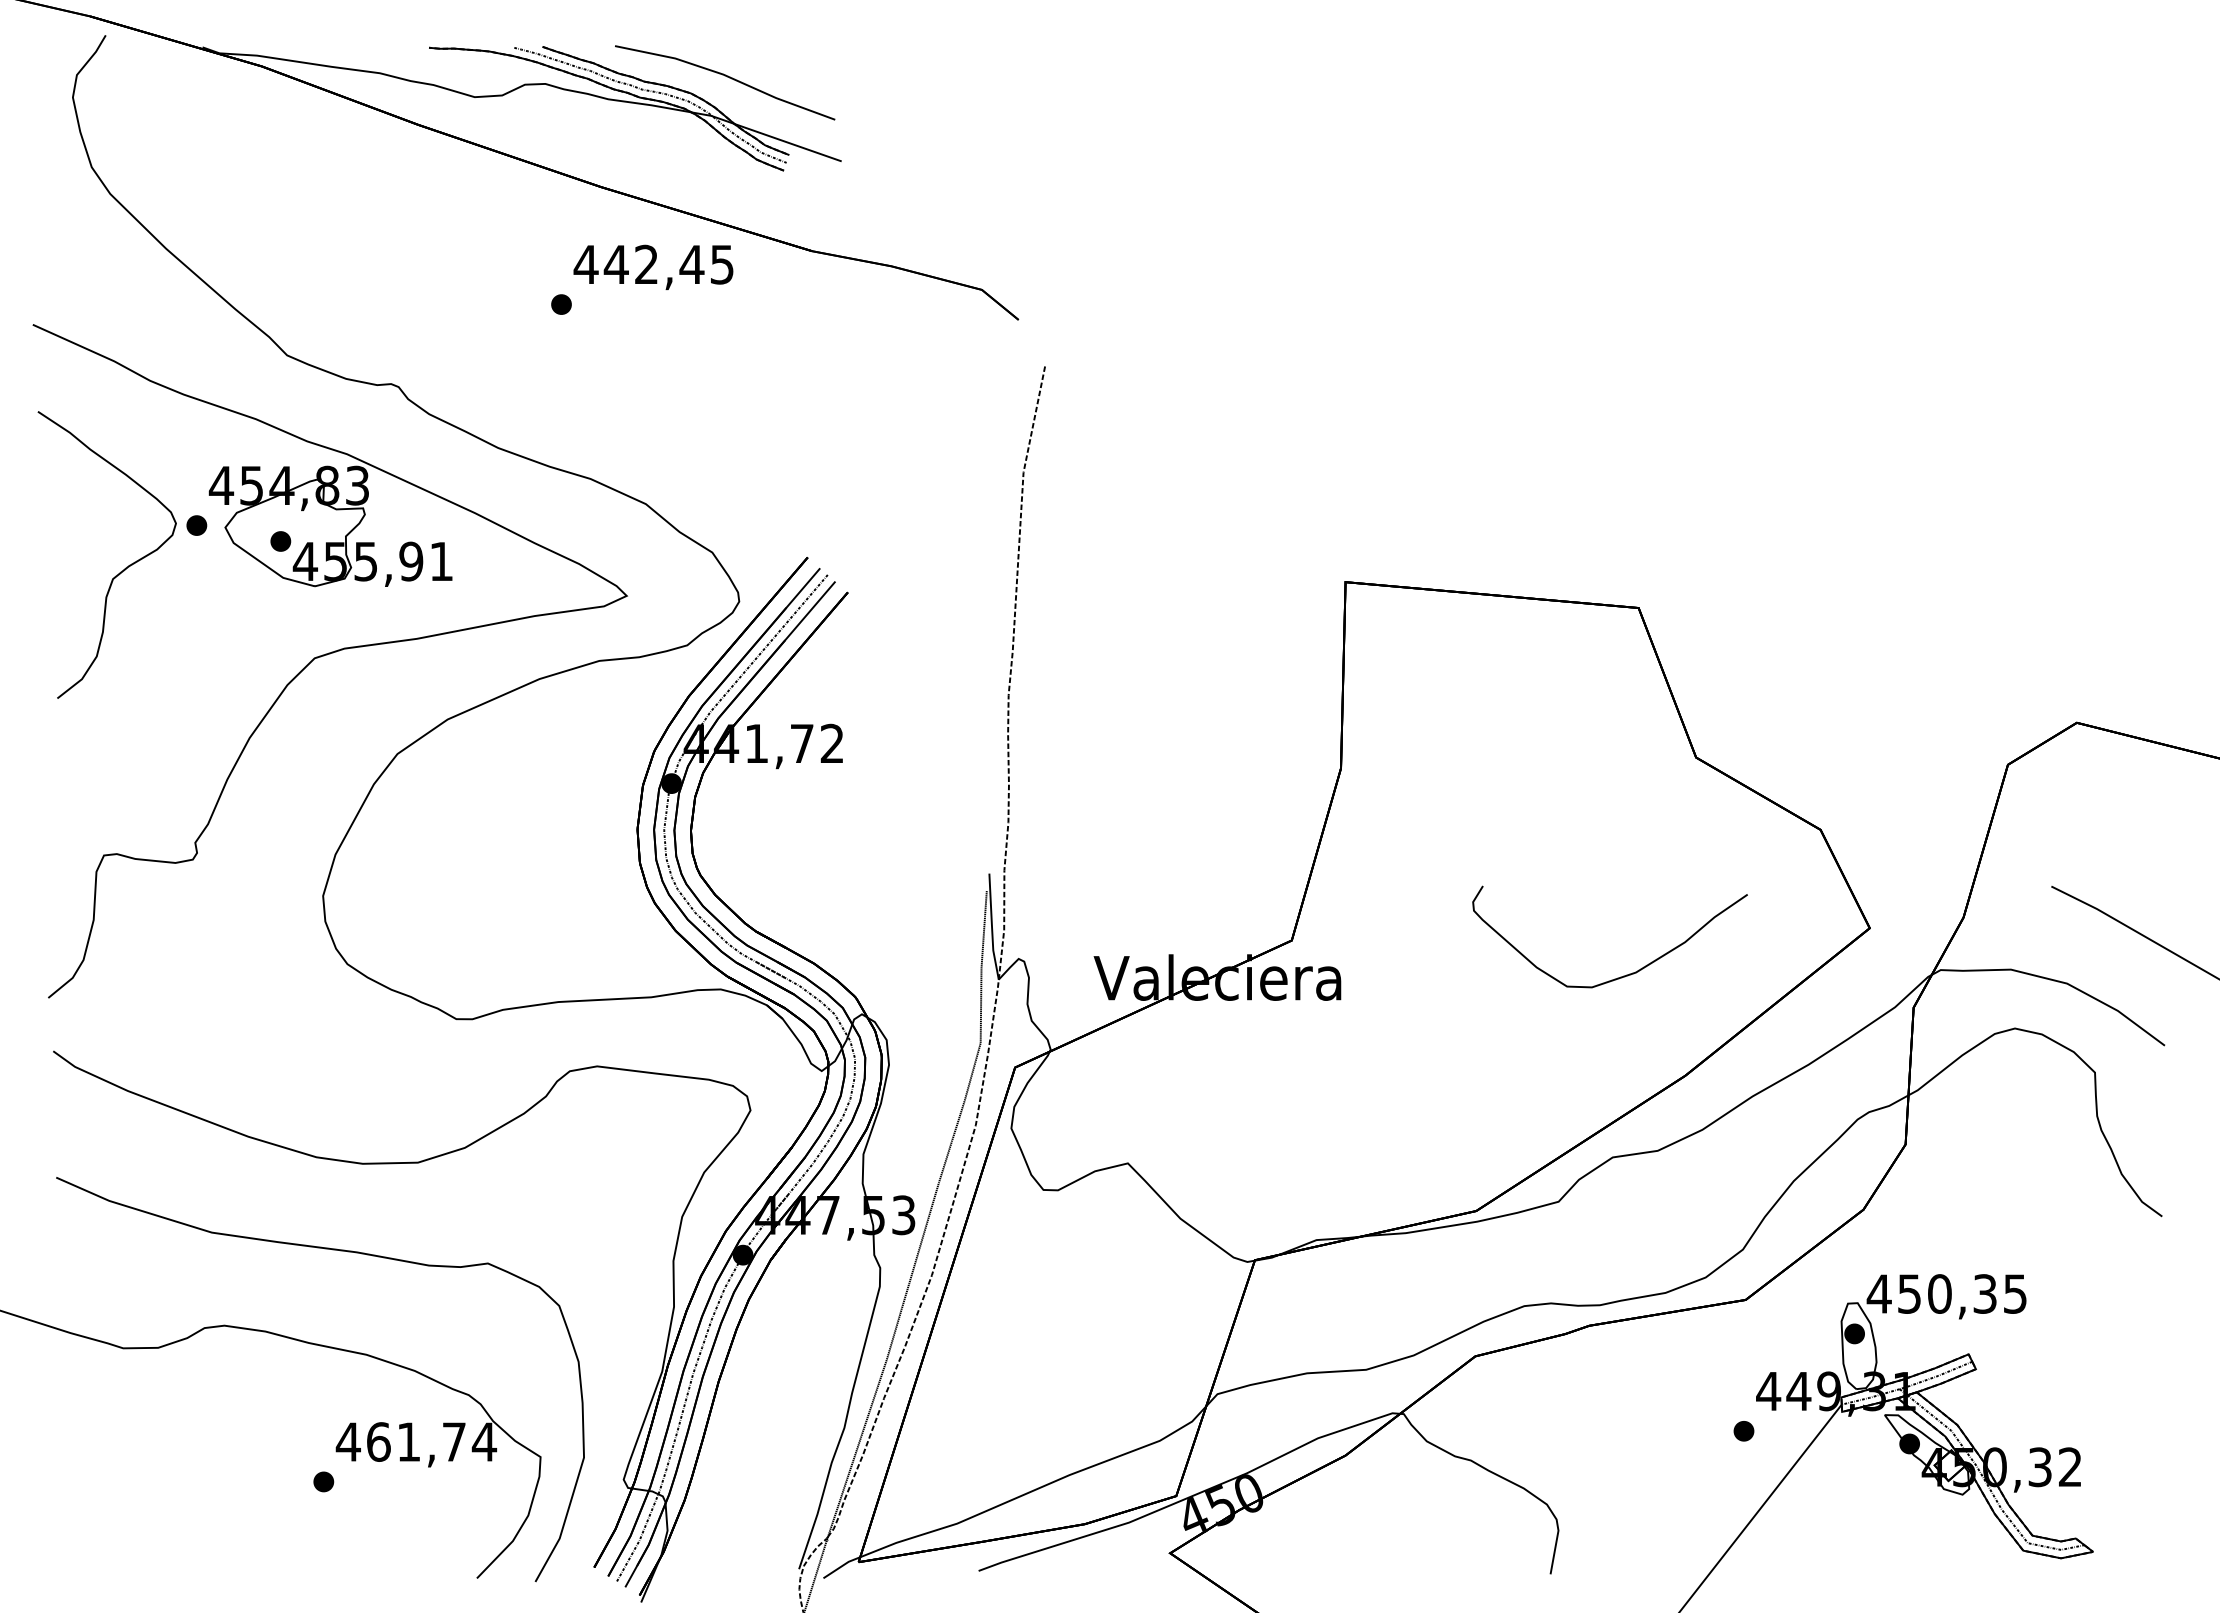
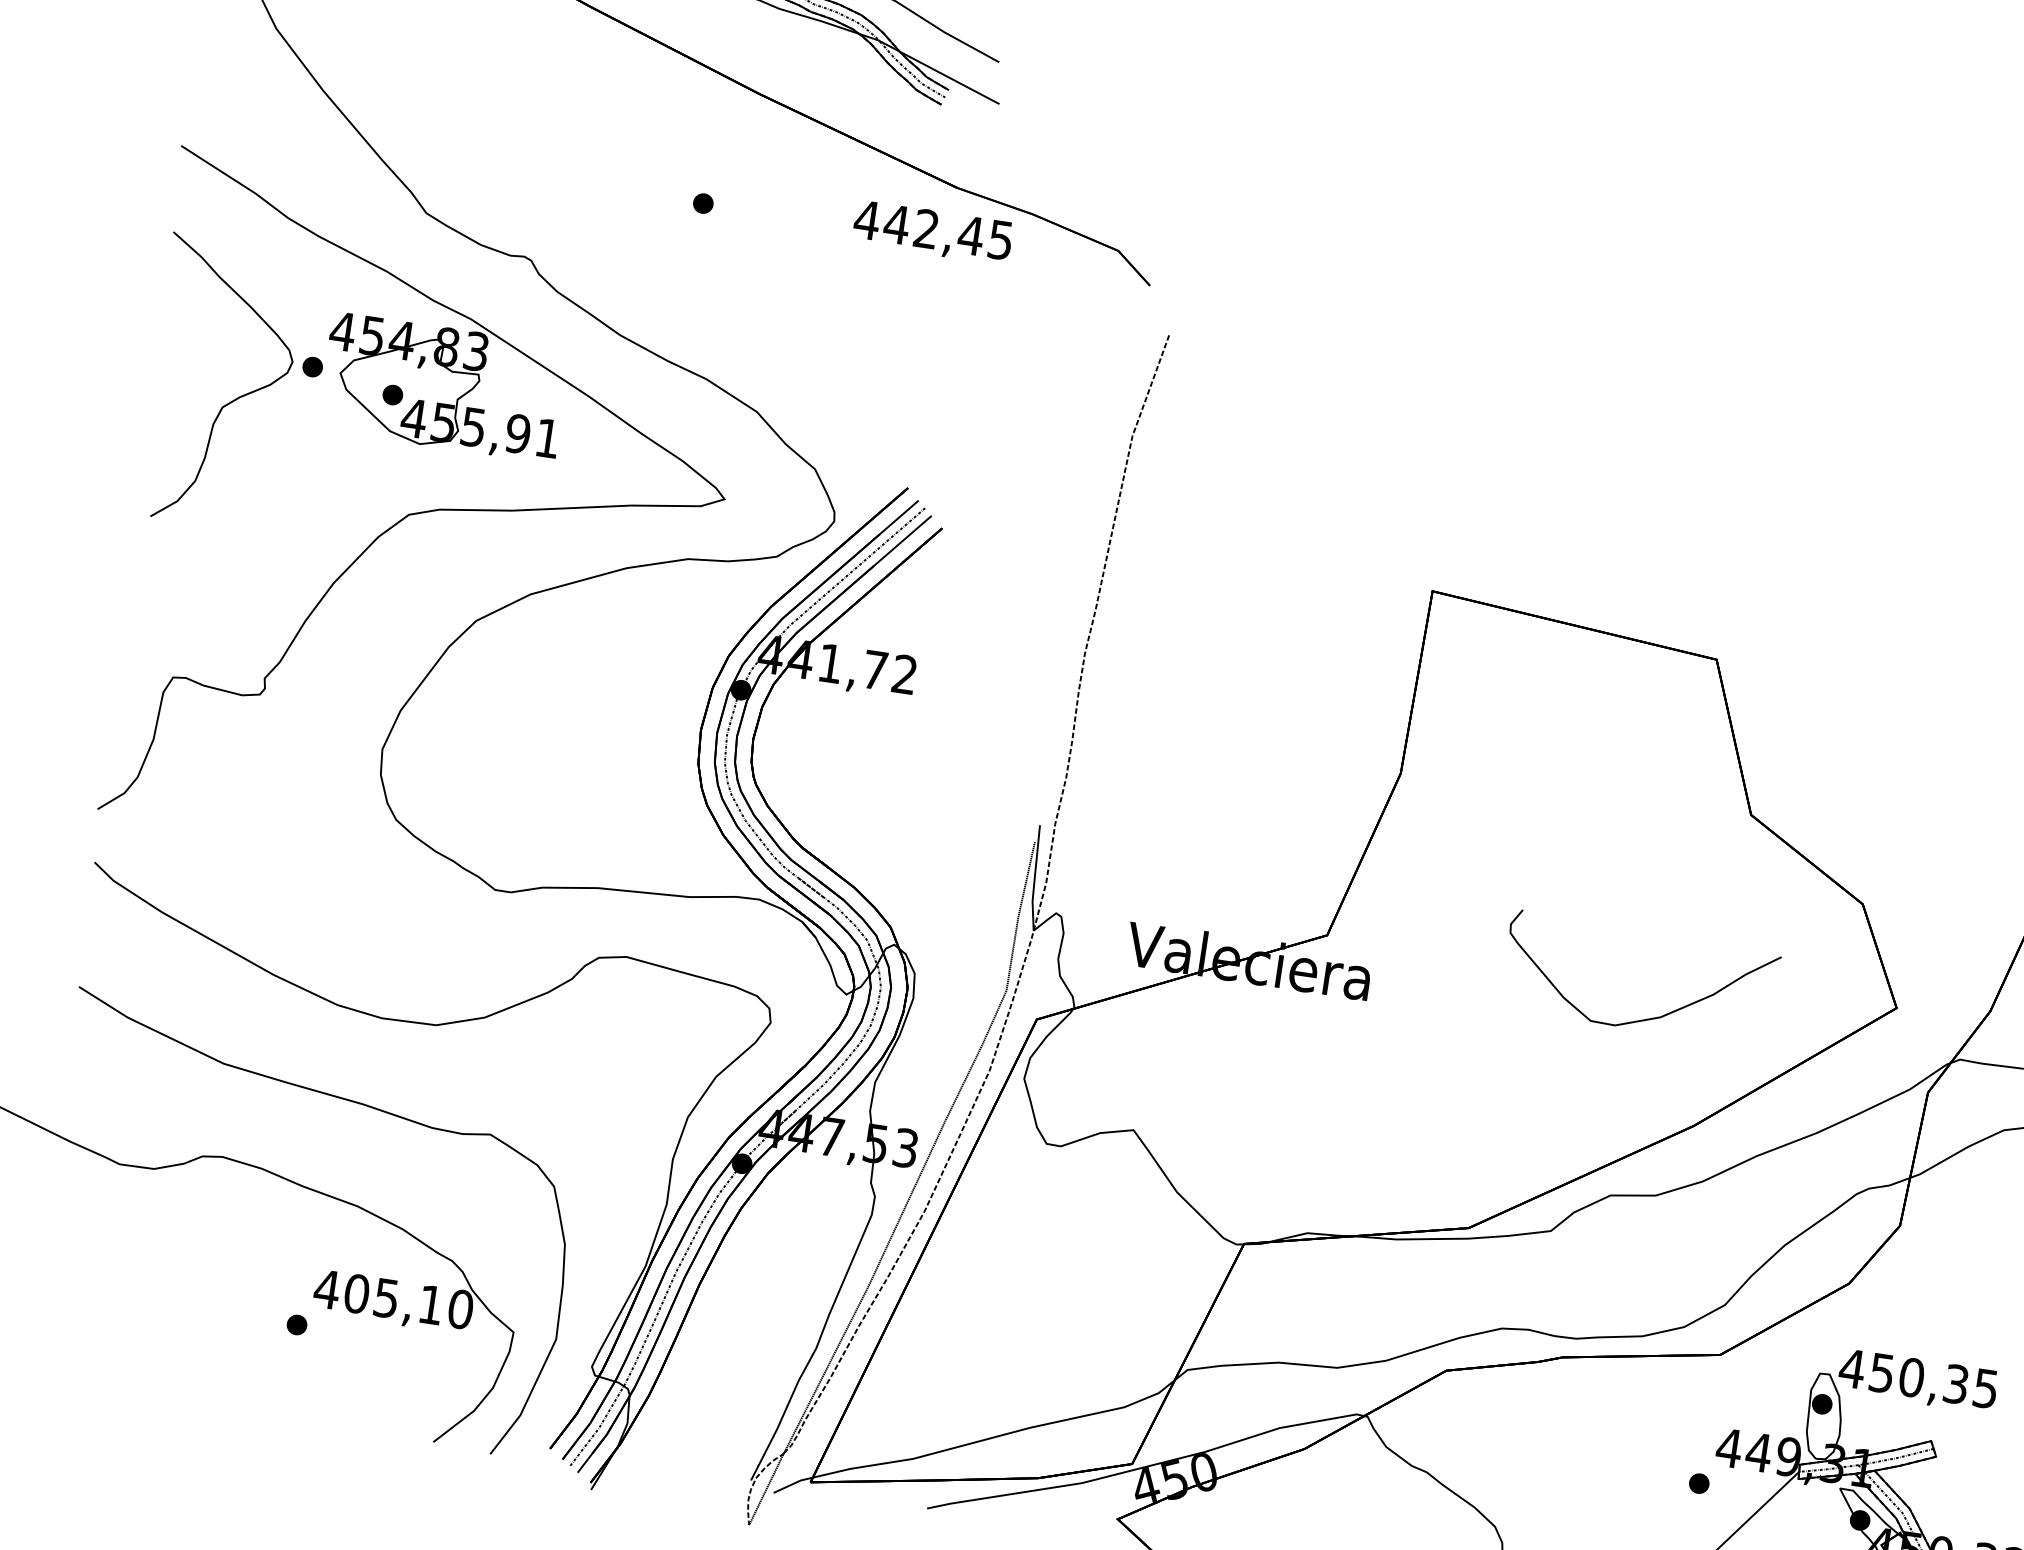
text: (653, 266) -> (933, 231), moved
text: (431, 1441) -> (408, 1301), 461,74 -> 405,10

